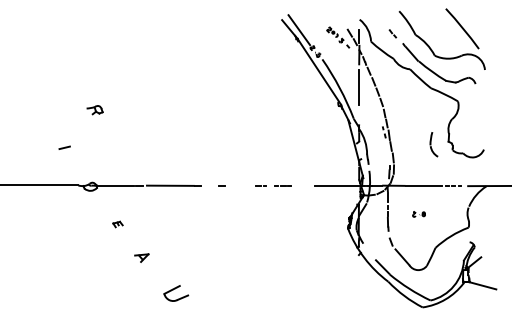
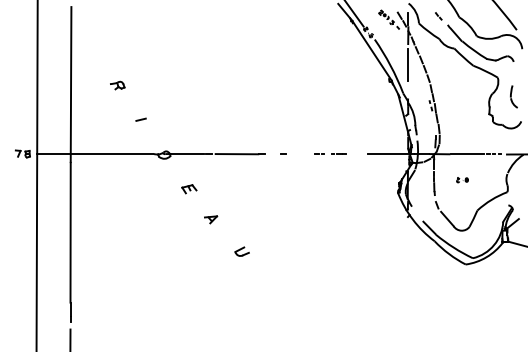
part: (94, 110) -> (117, 85), moved
part: (433, 144) -> (513, 96), moved
part: (118, 224) -> (189, 189), size x1.67
part: (175, 293) -> (241, 251), size x0.62

